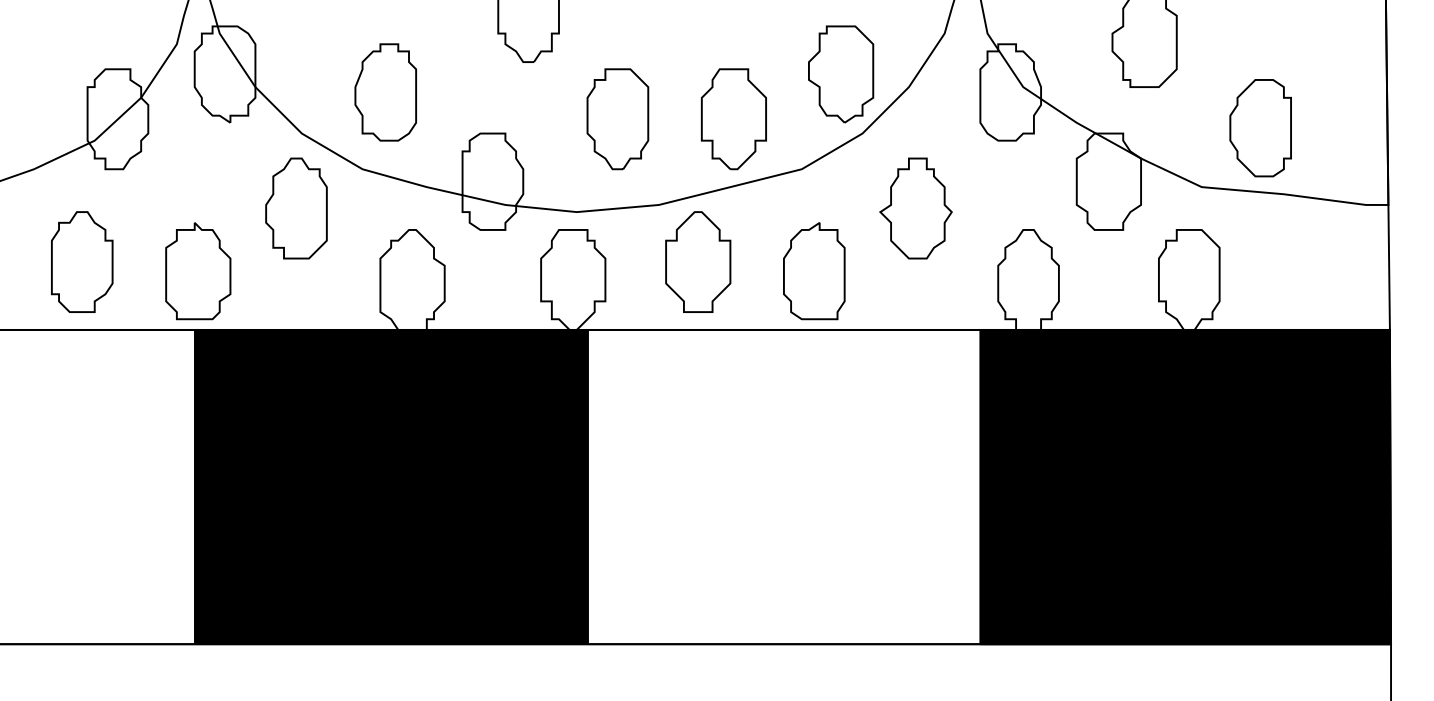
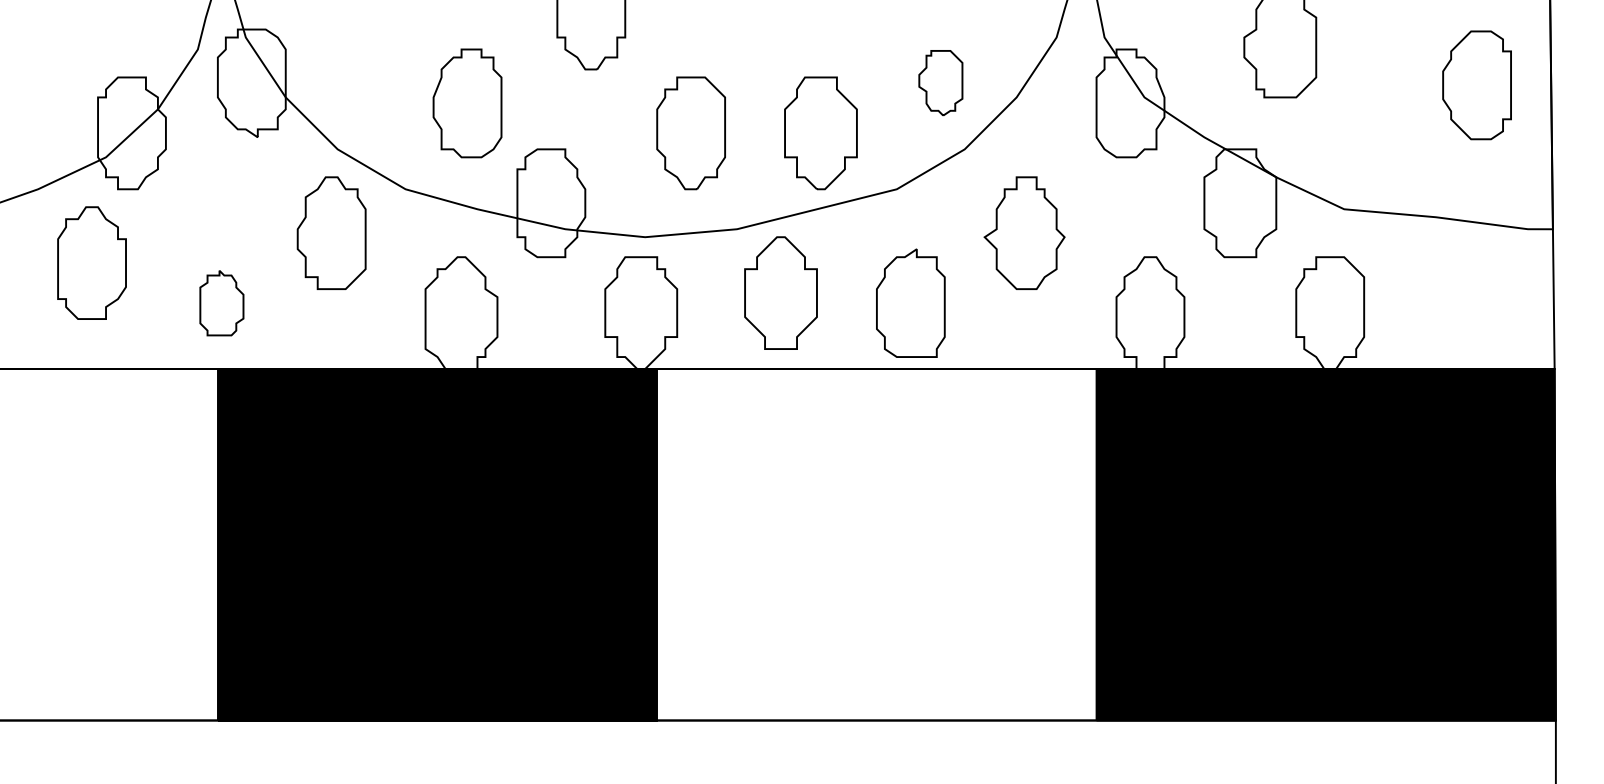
part: (840, 73) -> (940, 82), size x0.6
part: (385, 92) -> (467, 103), moved
part: (1260, 128) -> (1476, 85), moved
part: (81, 261) -> (91, 262), moved
part: (197, 270) -> (221, 302), size x0.6

